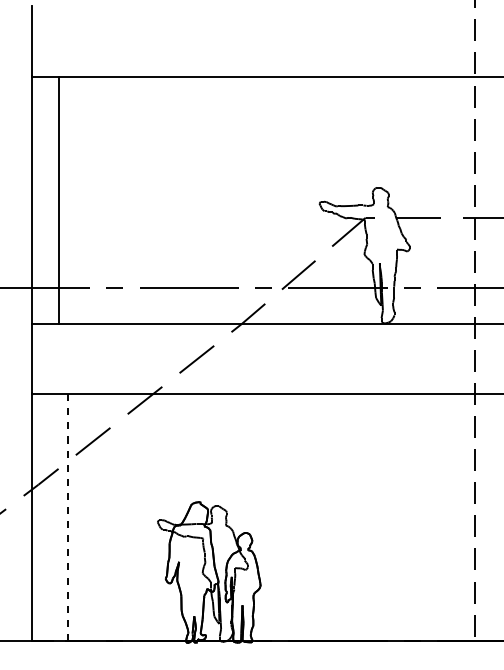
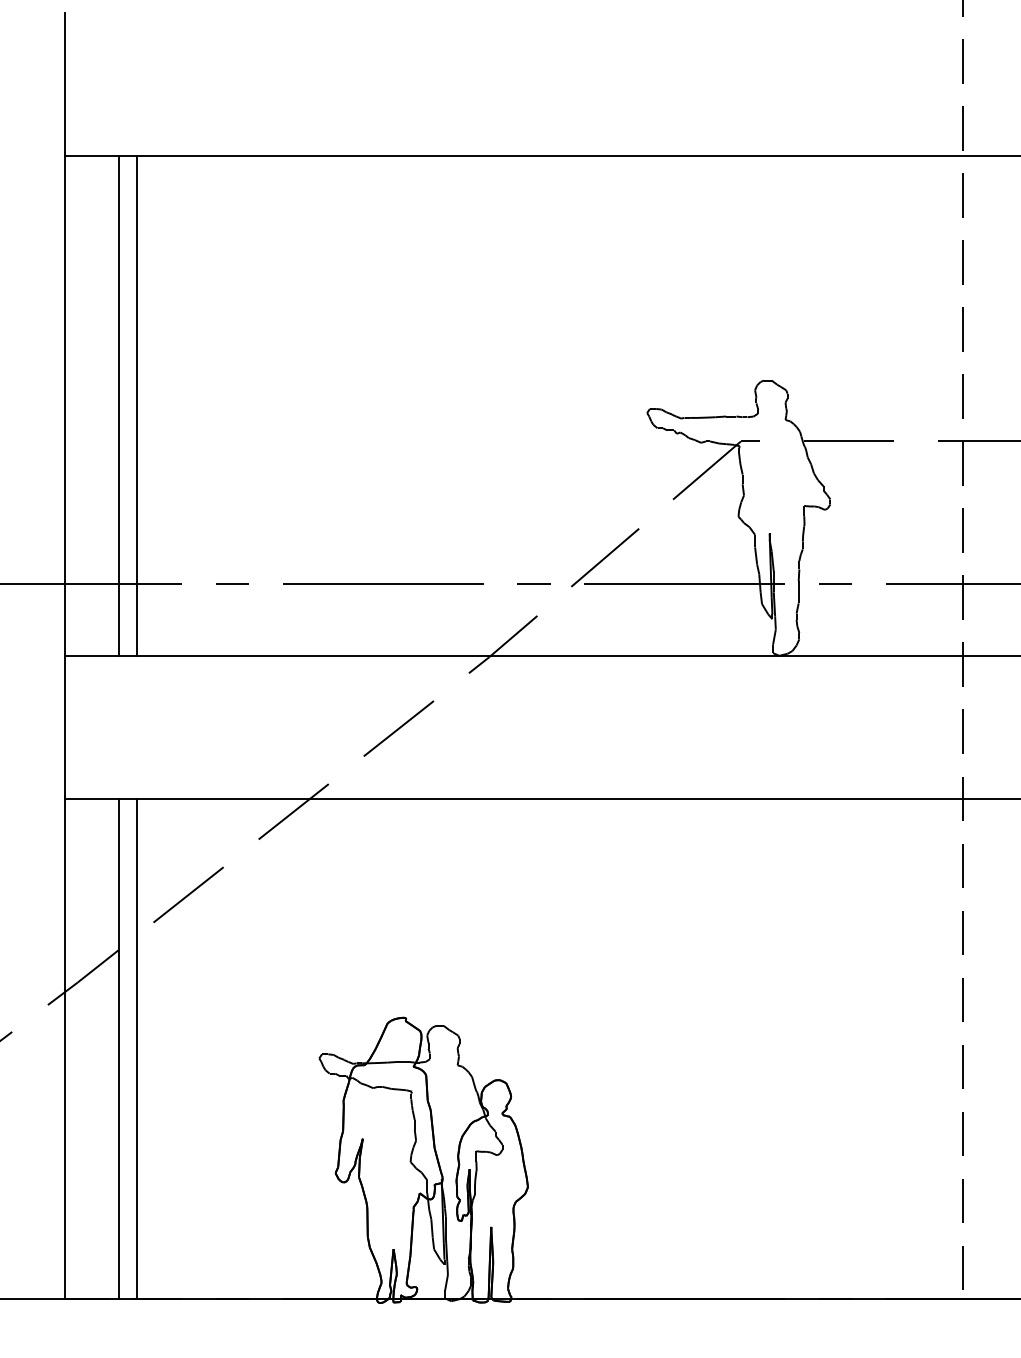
line: (67, 199) -> (136, 404), added
line: (58, 517) -> (118, 1048), added
line: (67, 517) -> (136, 1048), dashed -> solid

